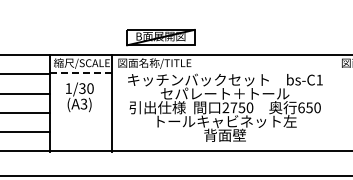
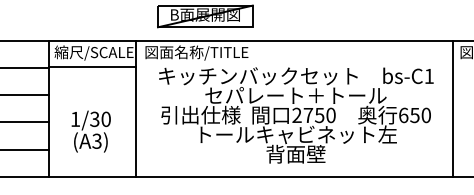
line: (81, 73) -> (93, 67), dashed -> solid
text: (79, 97) -> (90, 131), moved
line: (336, 103) -> (452, 109), added

